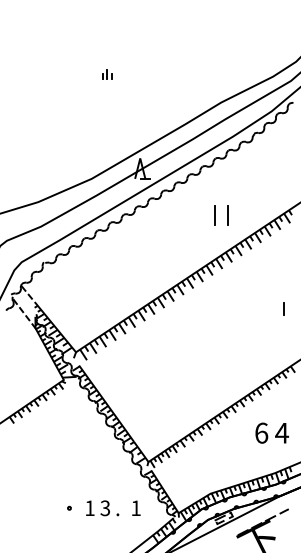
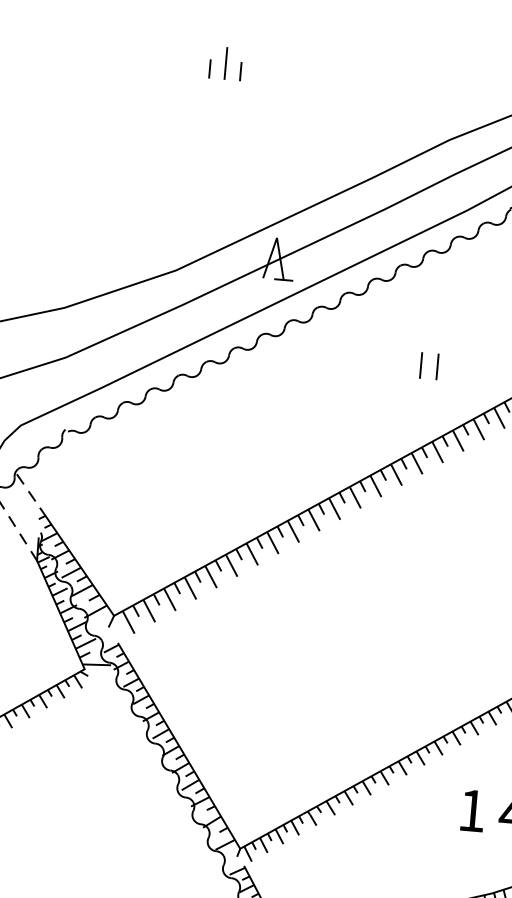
part: (107, 74) -> (225, 63), size x1.67
part: (220, 214) -> (428, 364), size x0.62
text: (261, 432) -> (472, 809), 6 -> 1

